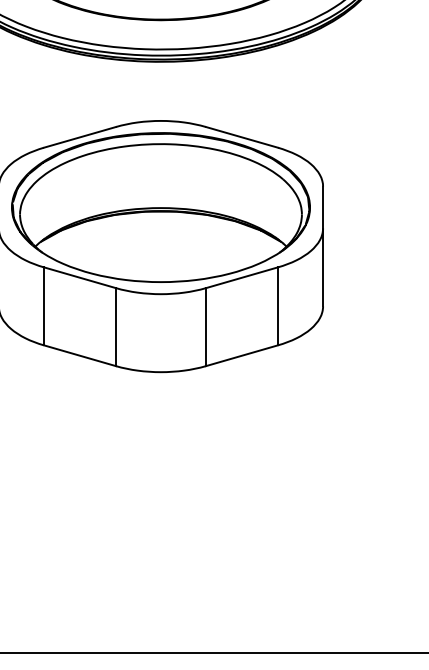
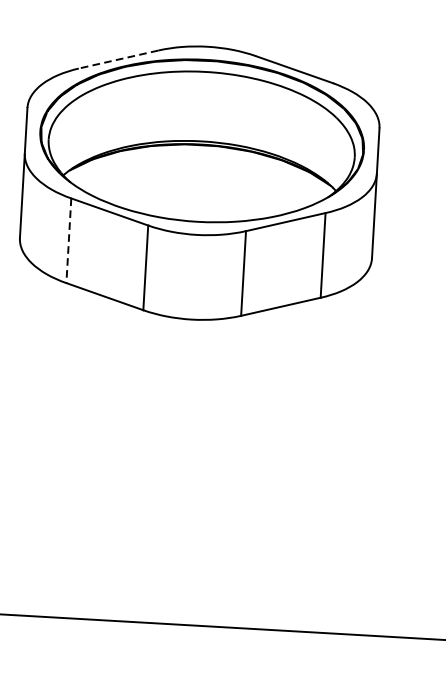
line: (79, 137) -> (118, 59), solid -> dashed
line: (43, 306) -> (68, 240), solid -> dashed

